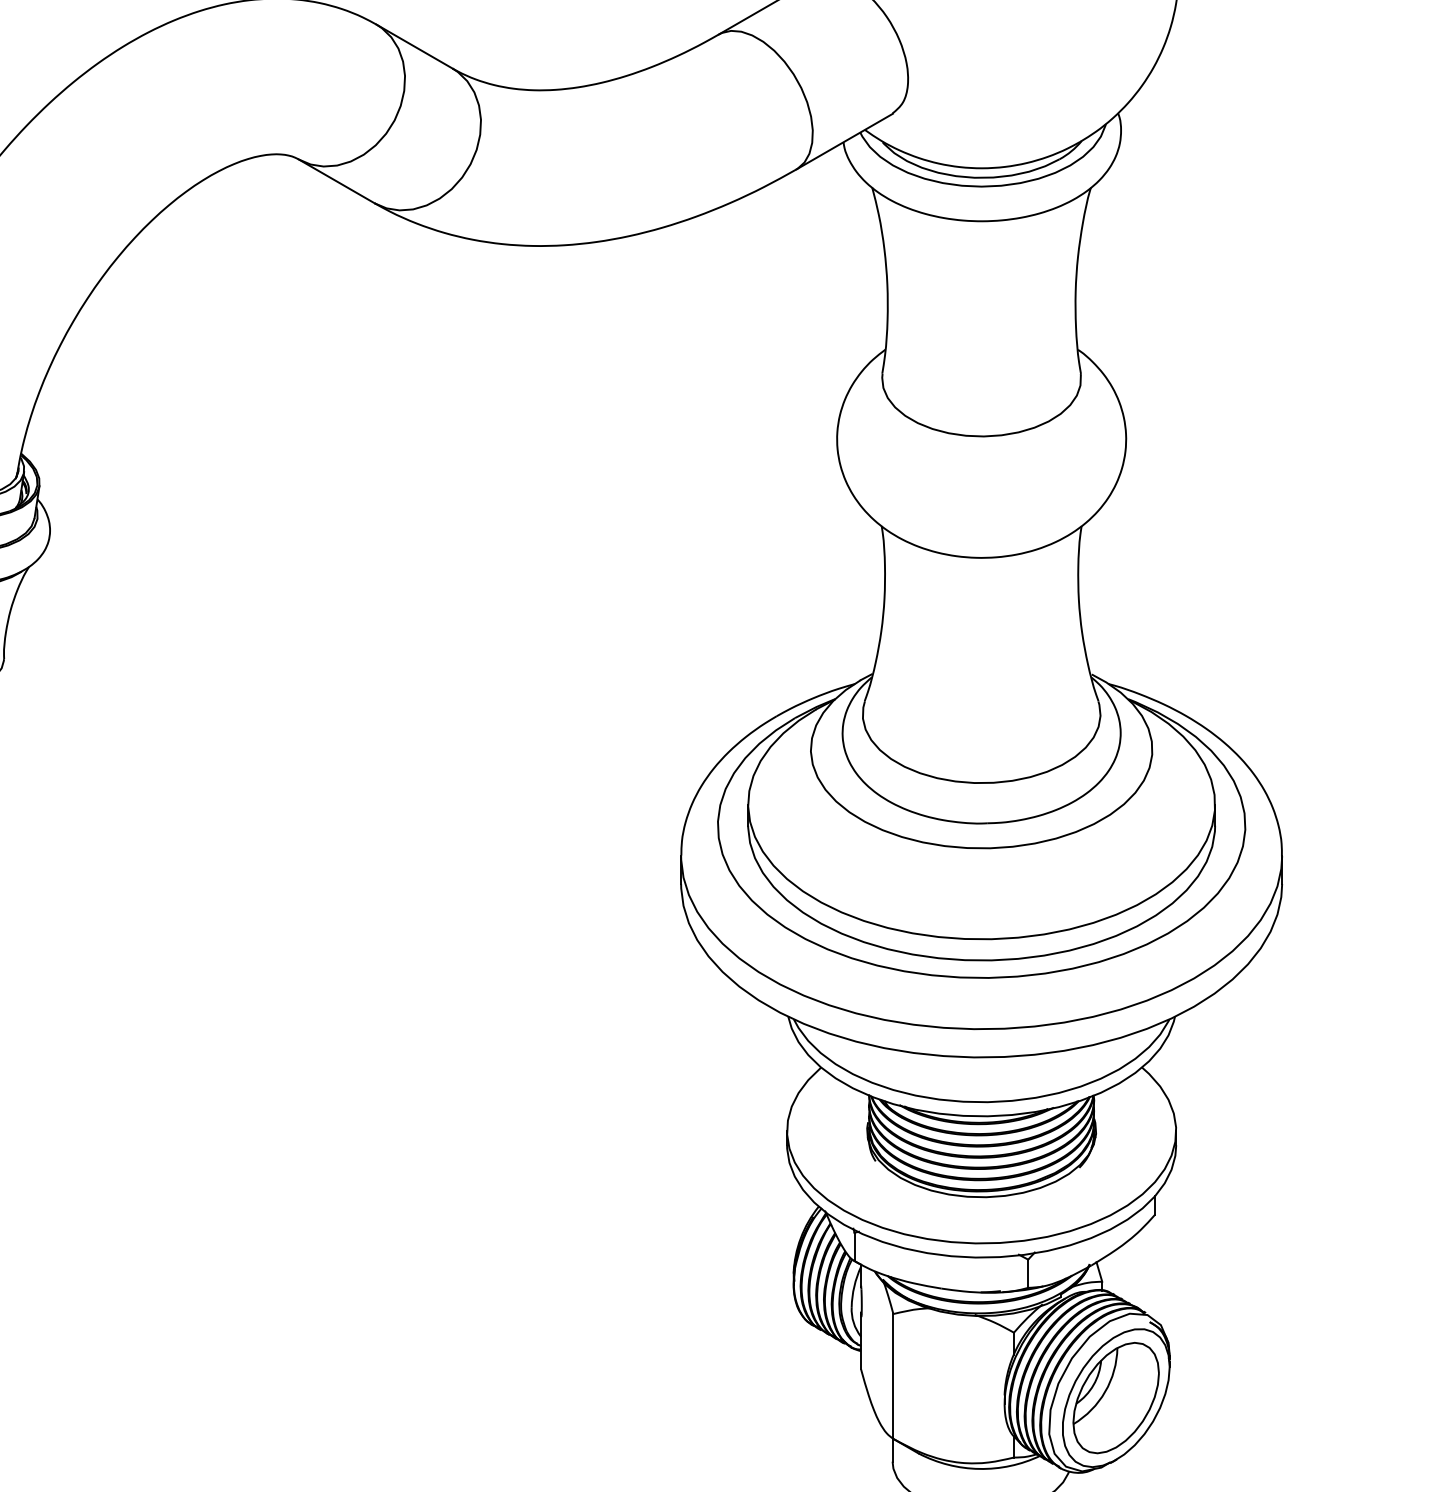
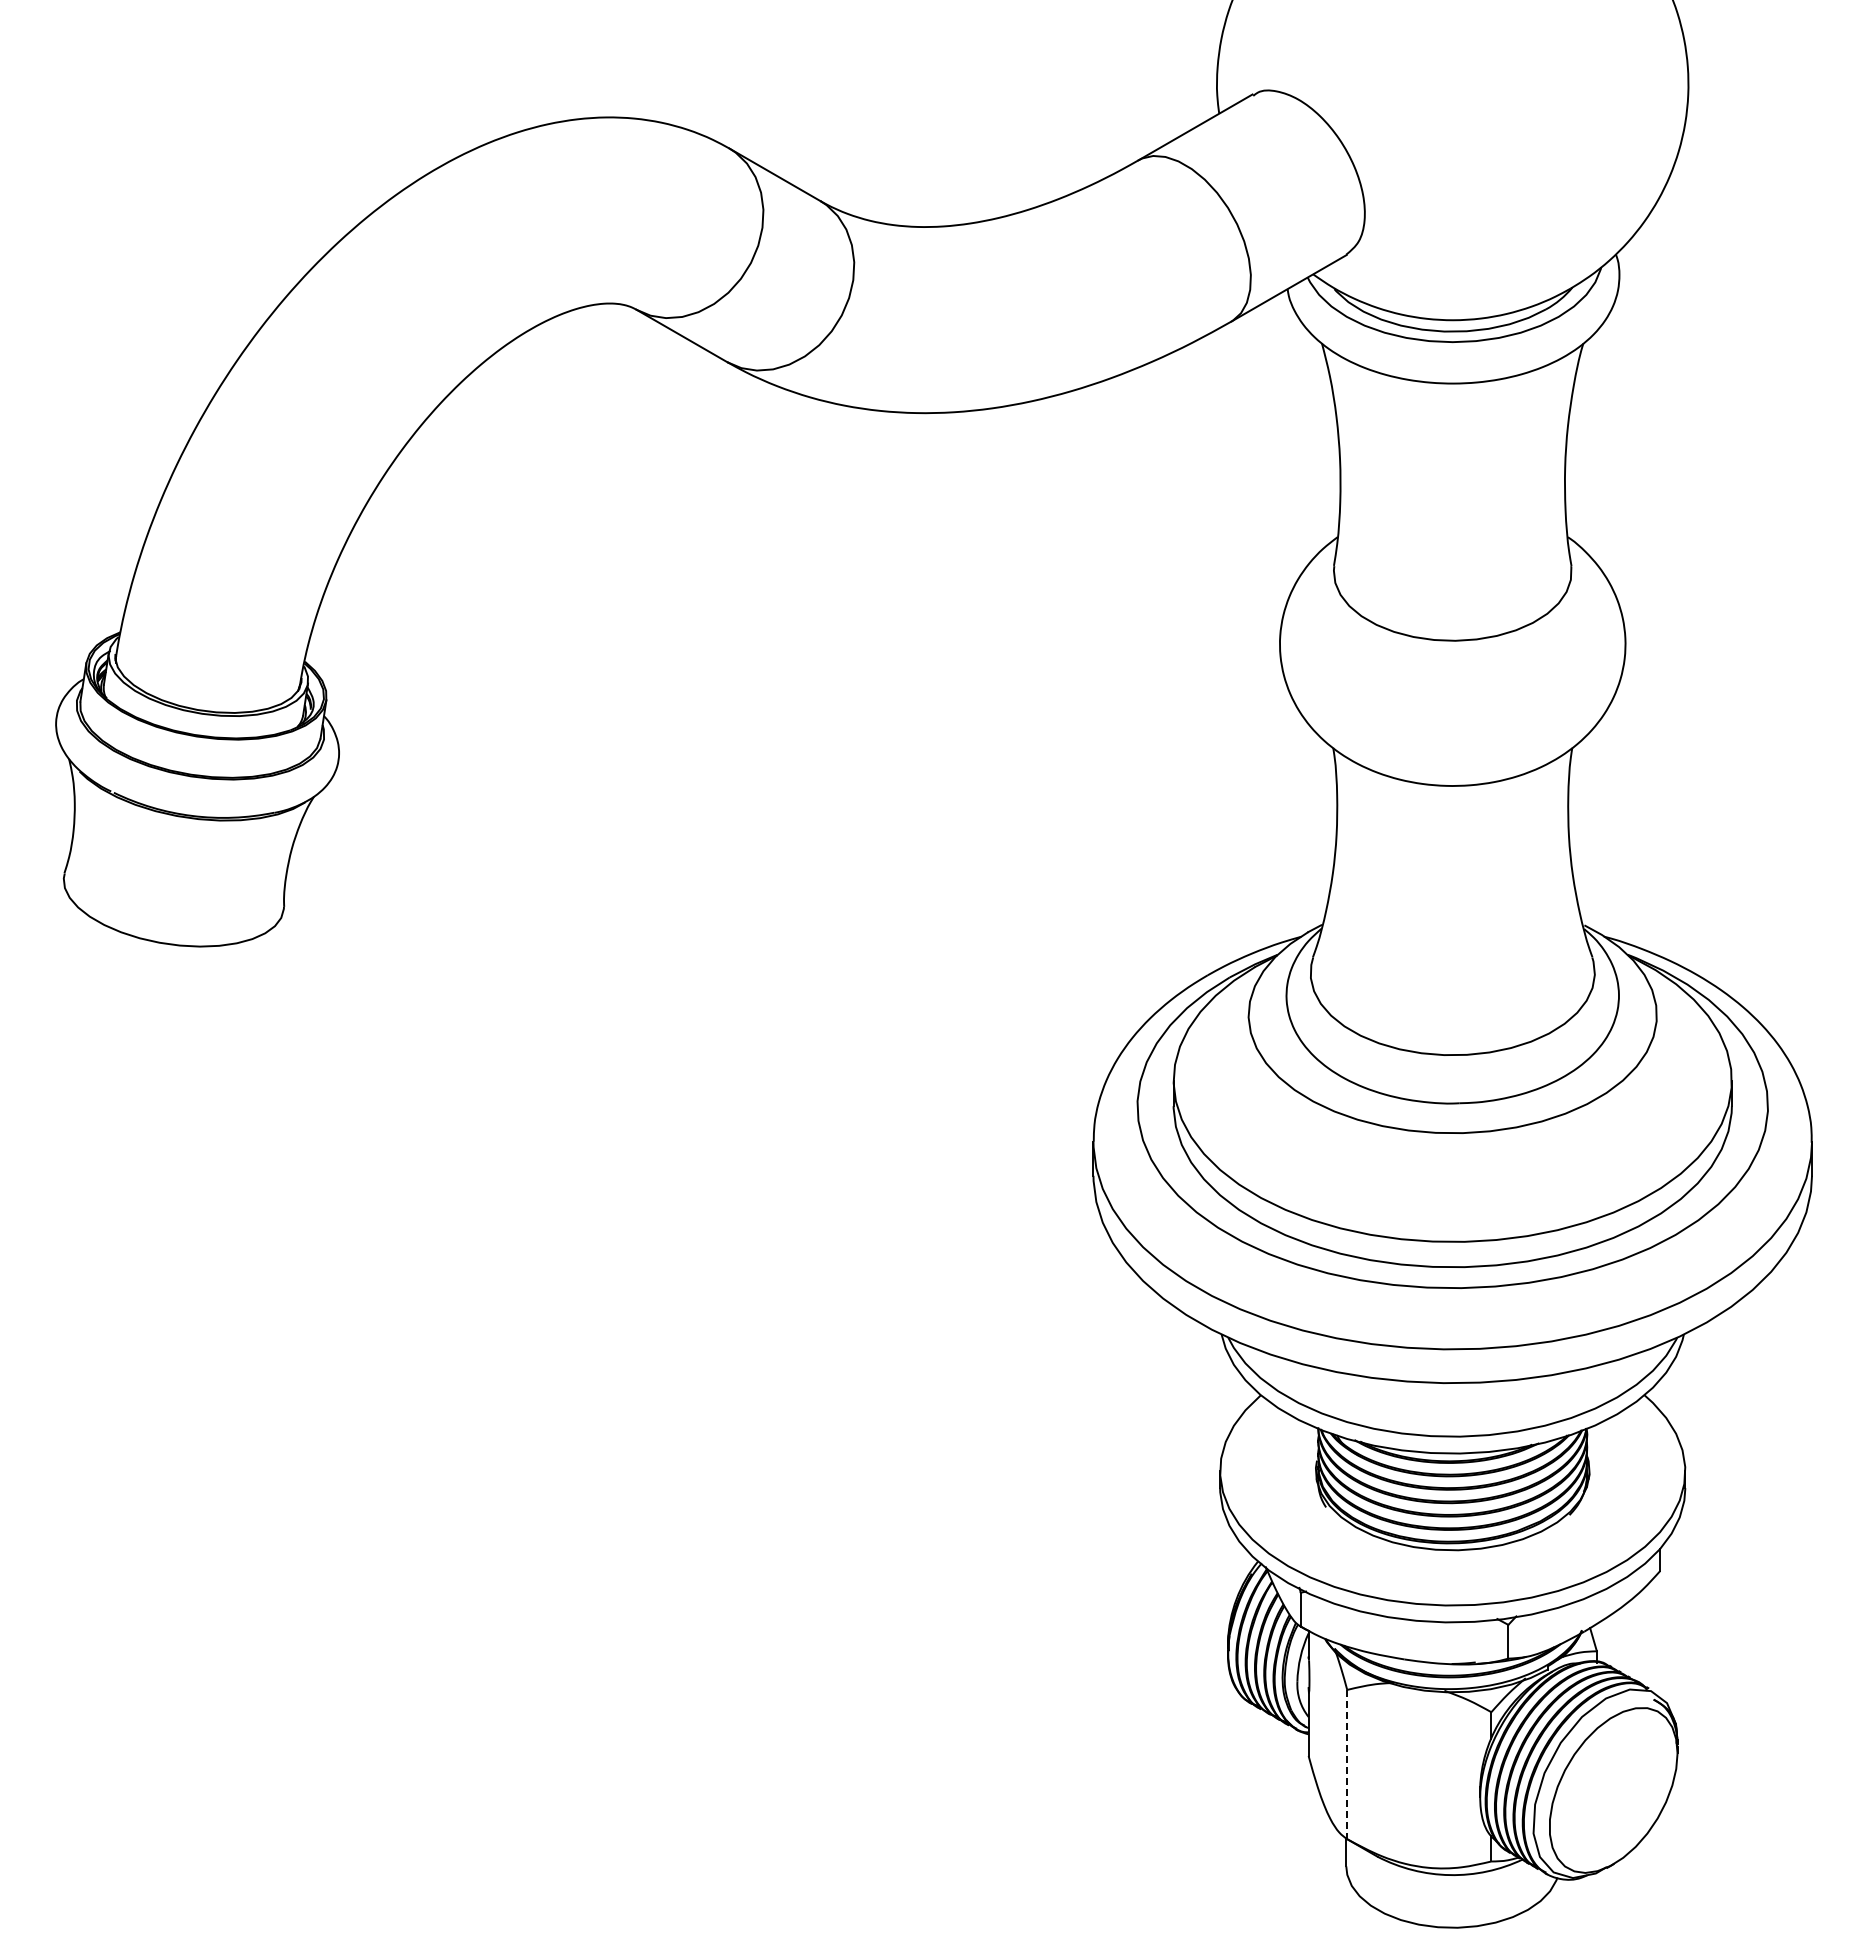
line: (893, 1376) -> (1347, 1764), solid -> dashed
part: (1116, 1398) -> (1613, 1790), removed

